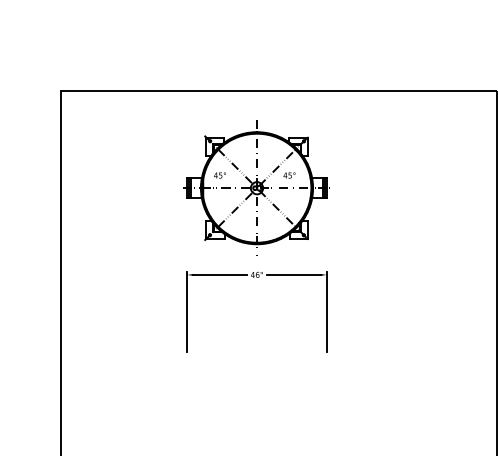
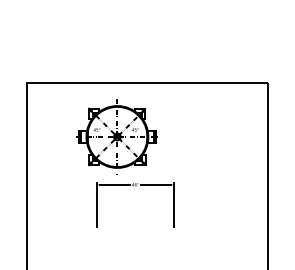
part: (255, 187) -> (116, 136), moved

